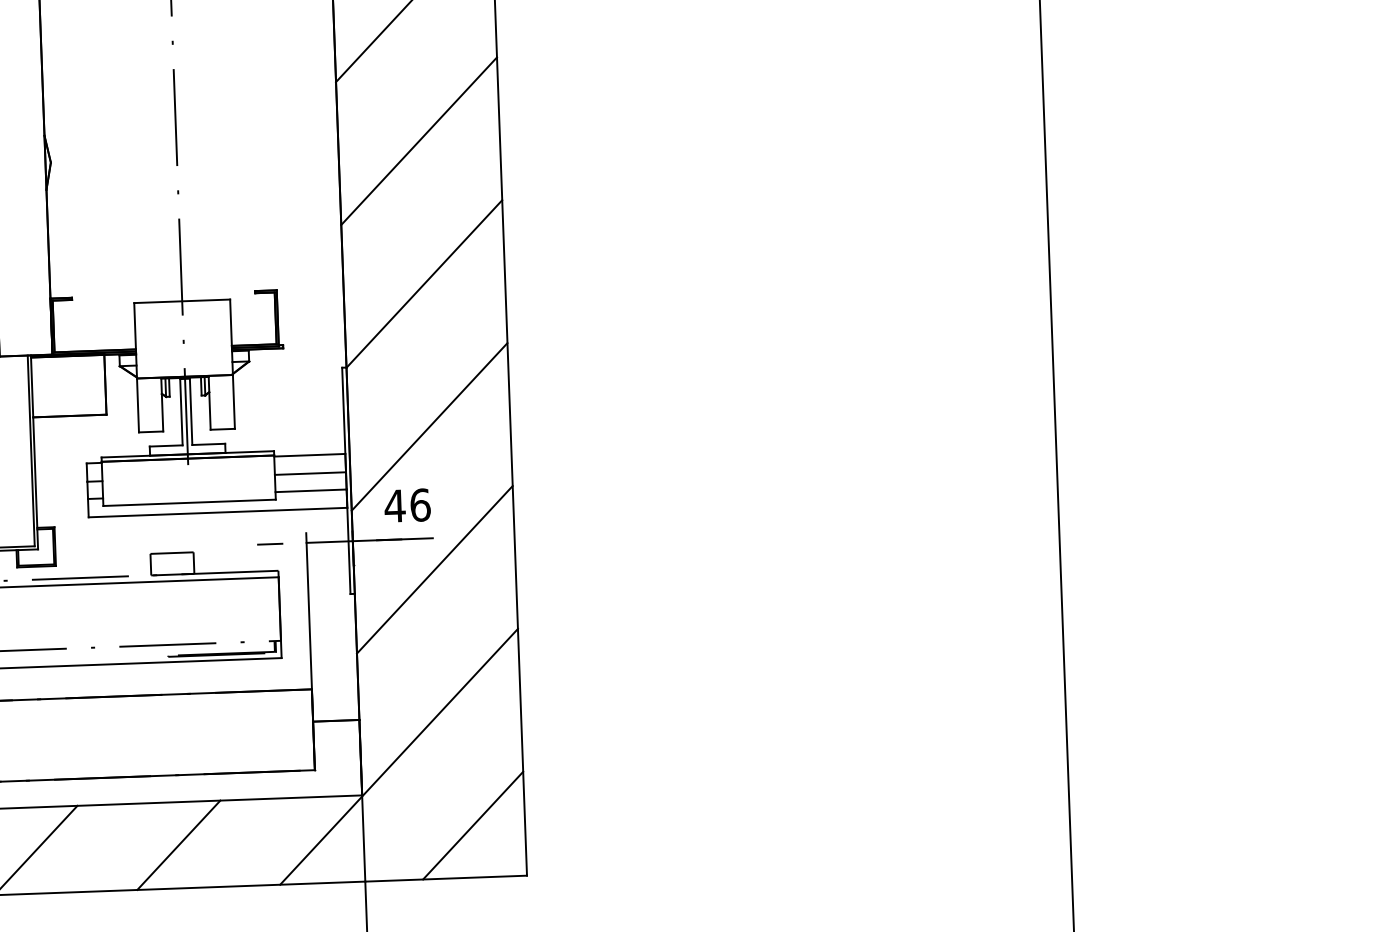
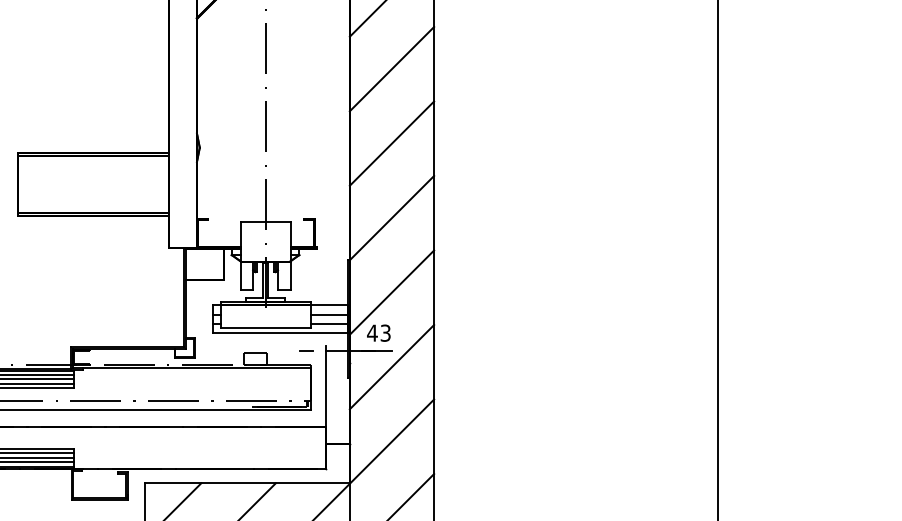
text: (419, 503) -> (385, 332), 46 -> 43

